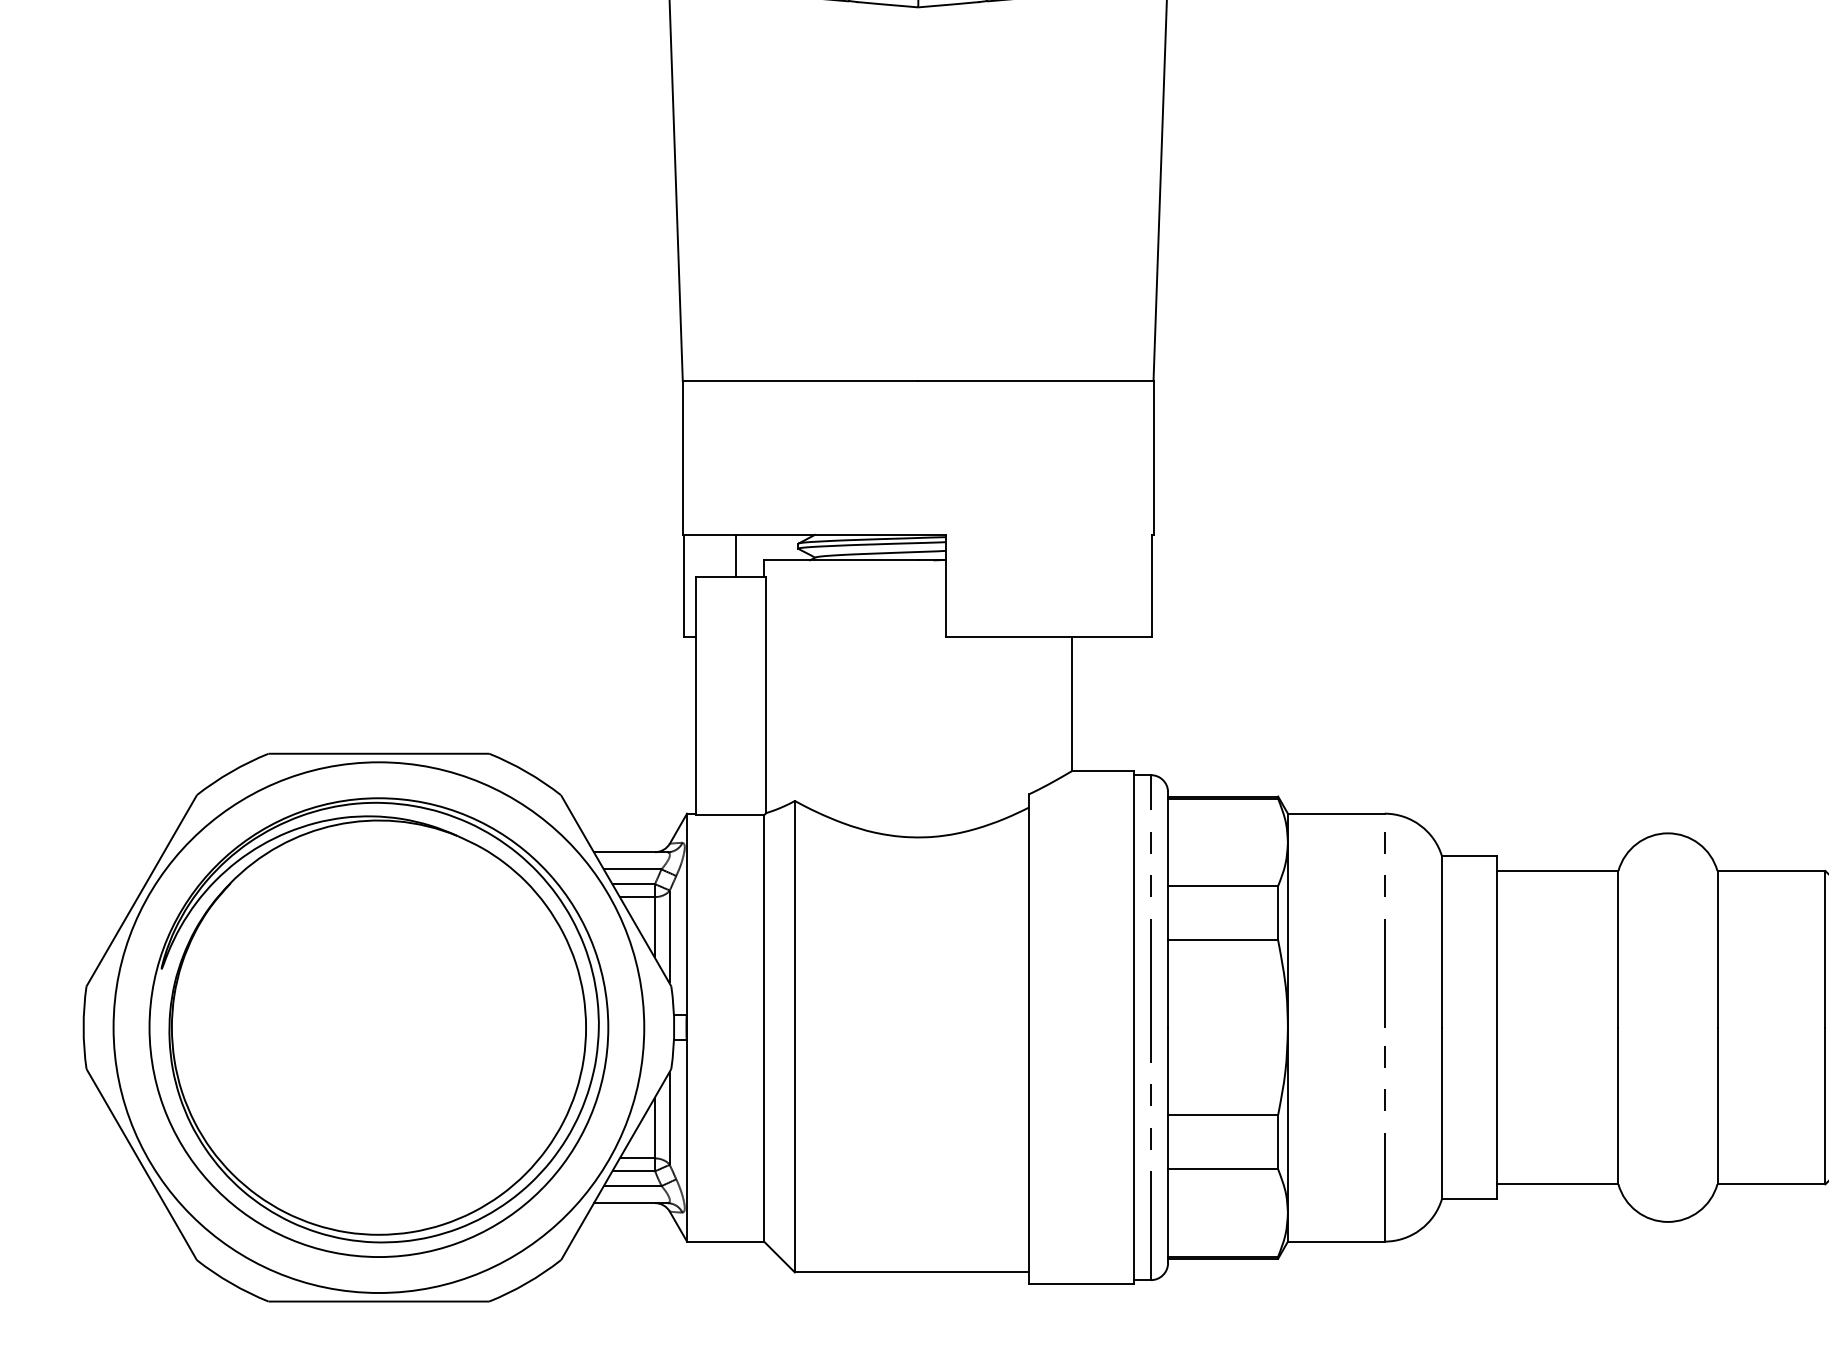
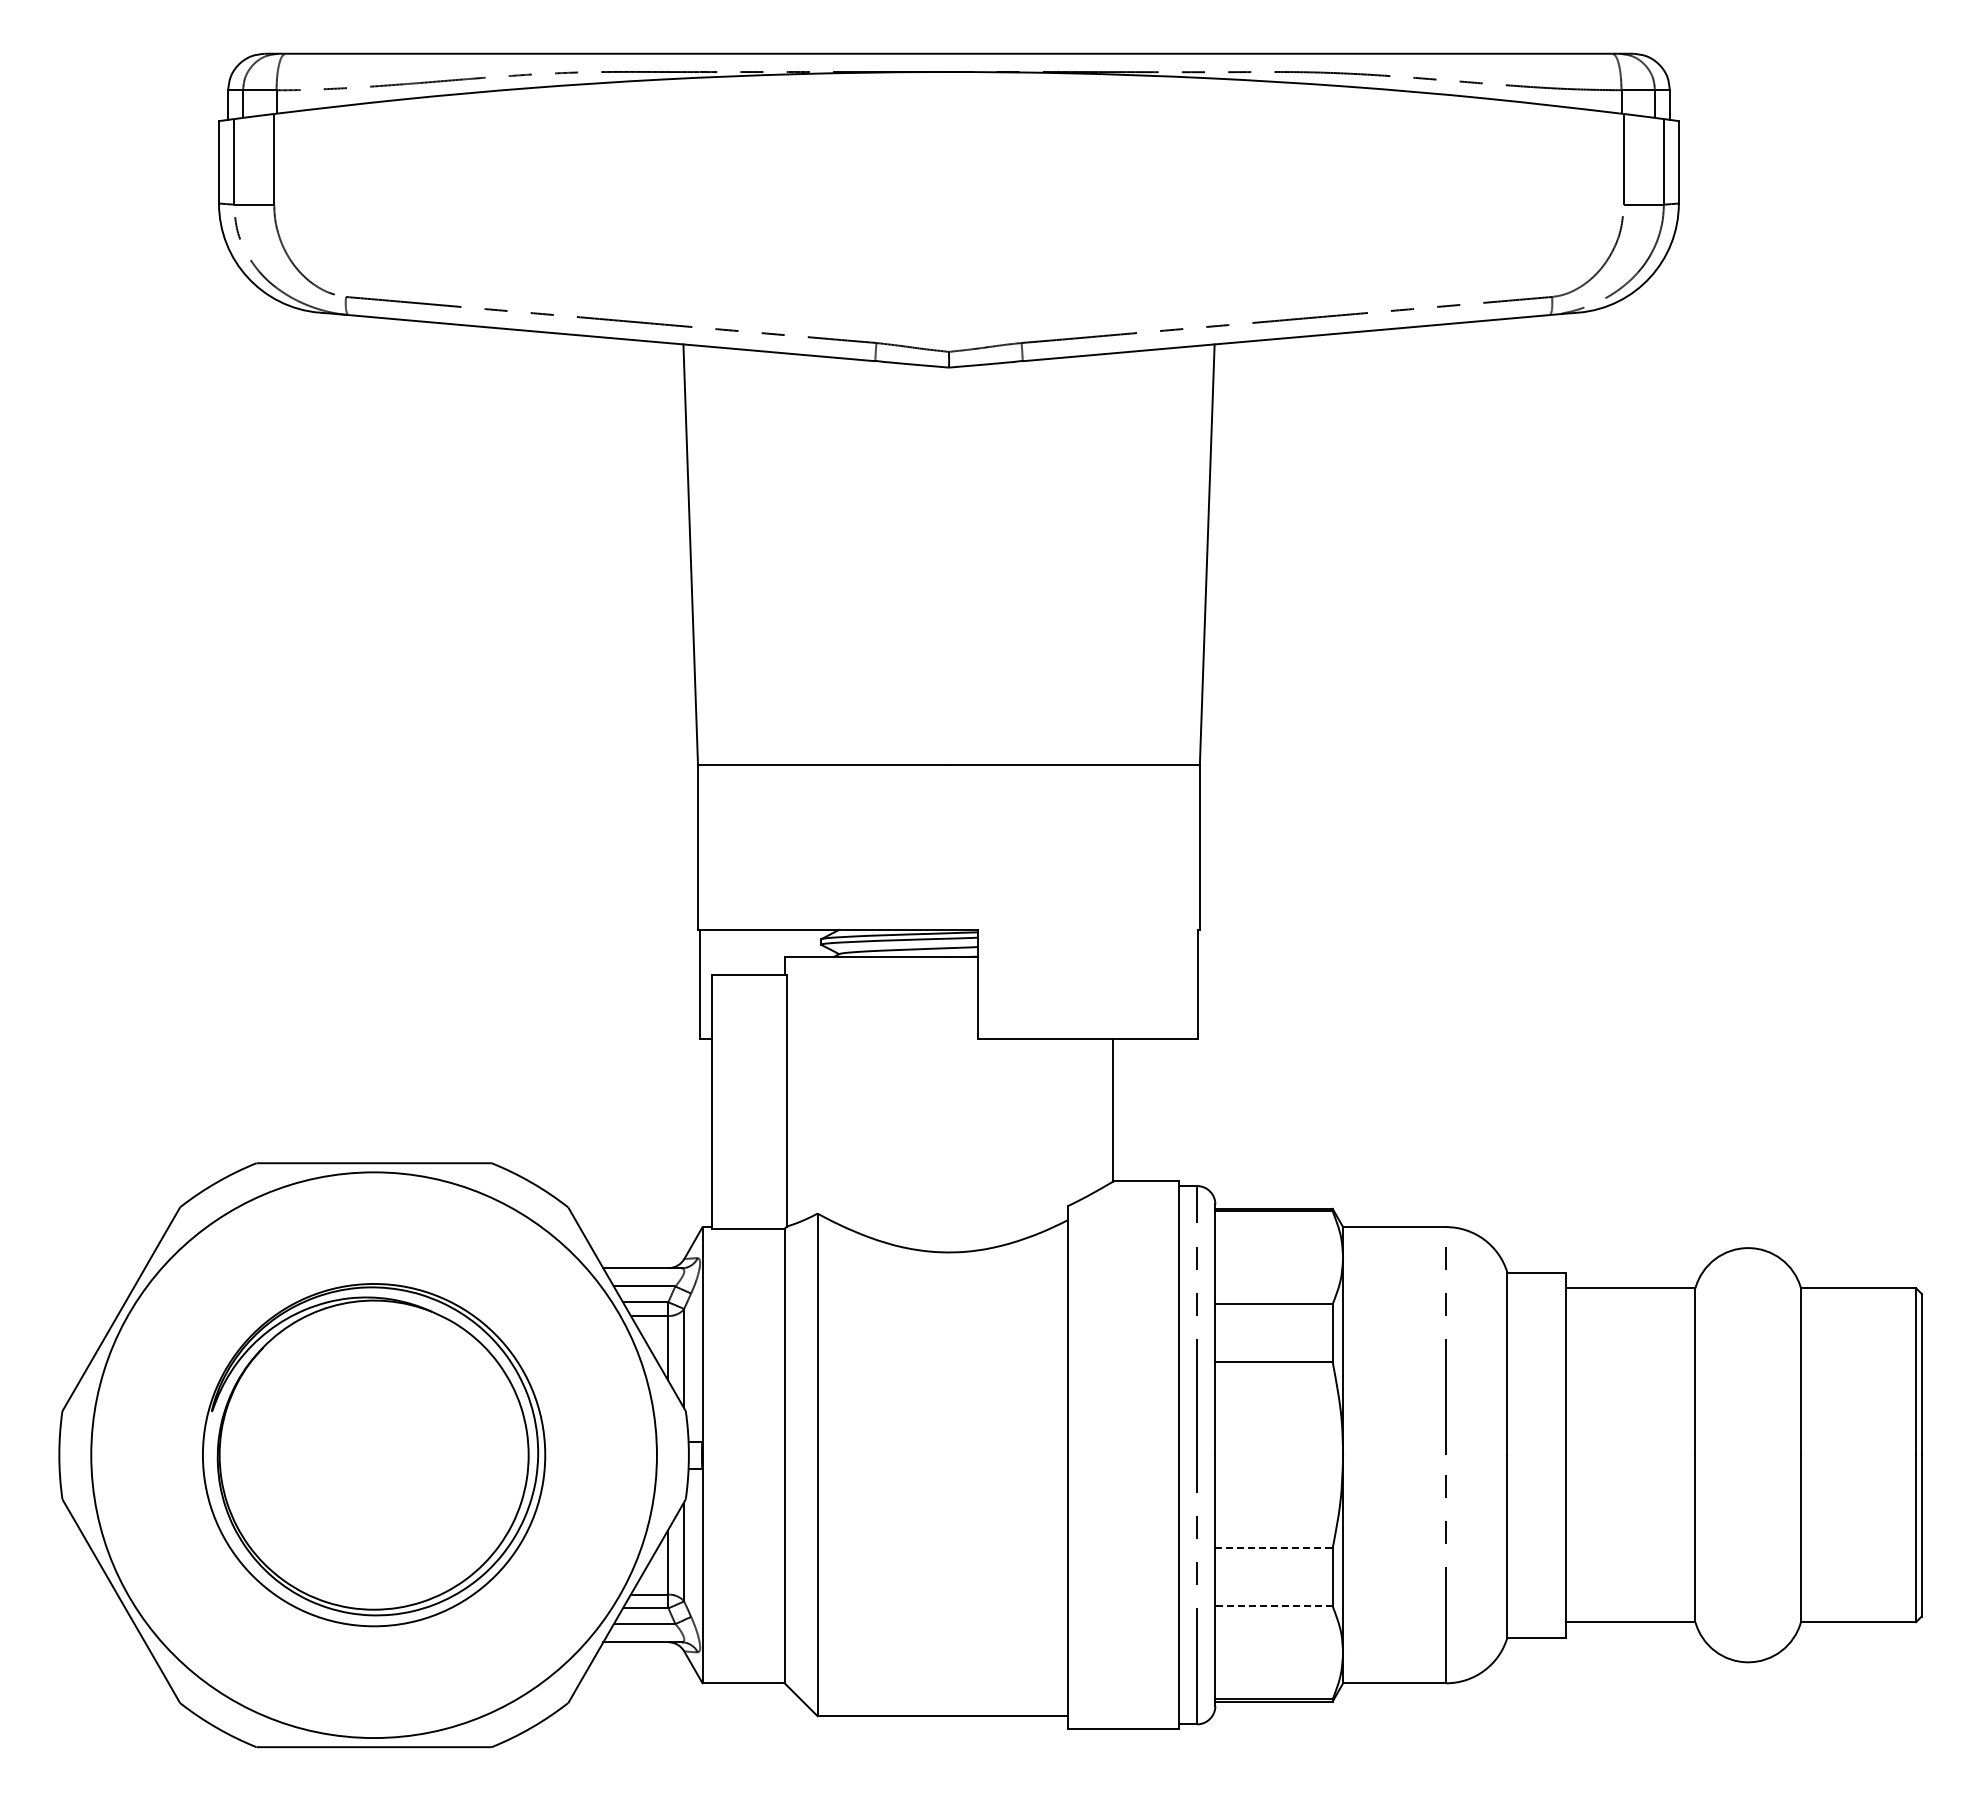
line: (735, 556) -> (754, 952), removed
part: (378, 1026) -> (373, 1454), size x0.7
line: (1223, 1115) -> (1274, 1548), solid -> dashed
line: (1223, 1169) -> (1274, 1606), solid -> dashed

